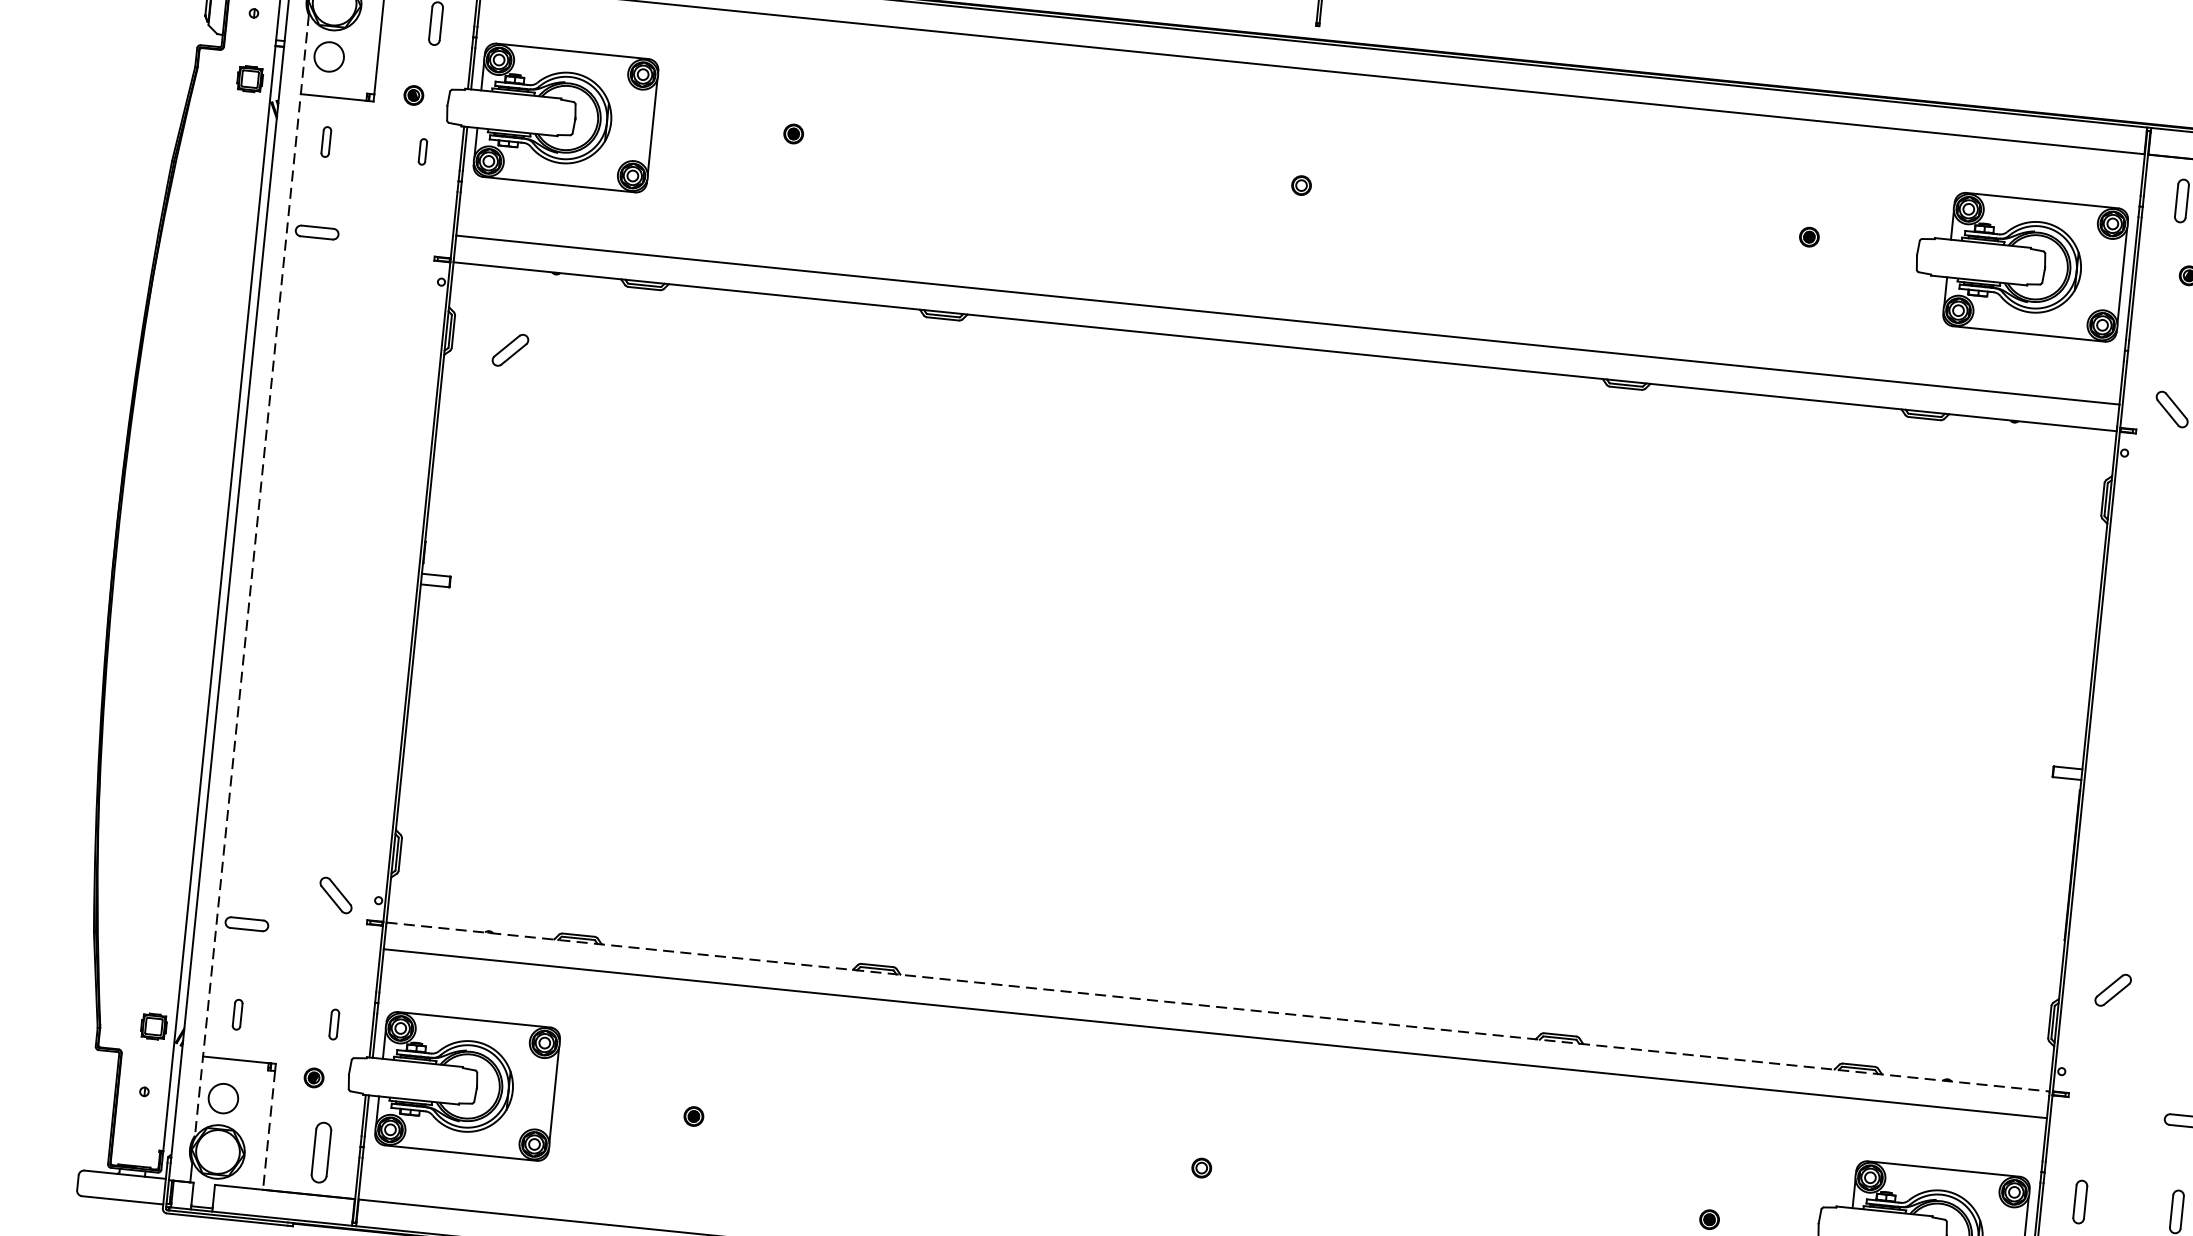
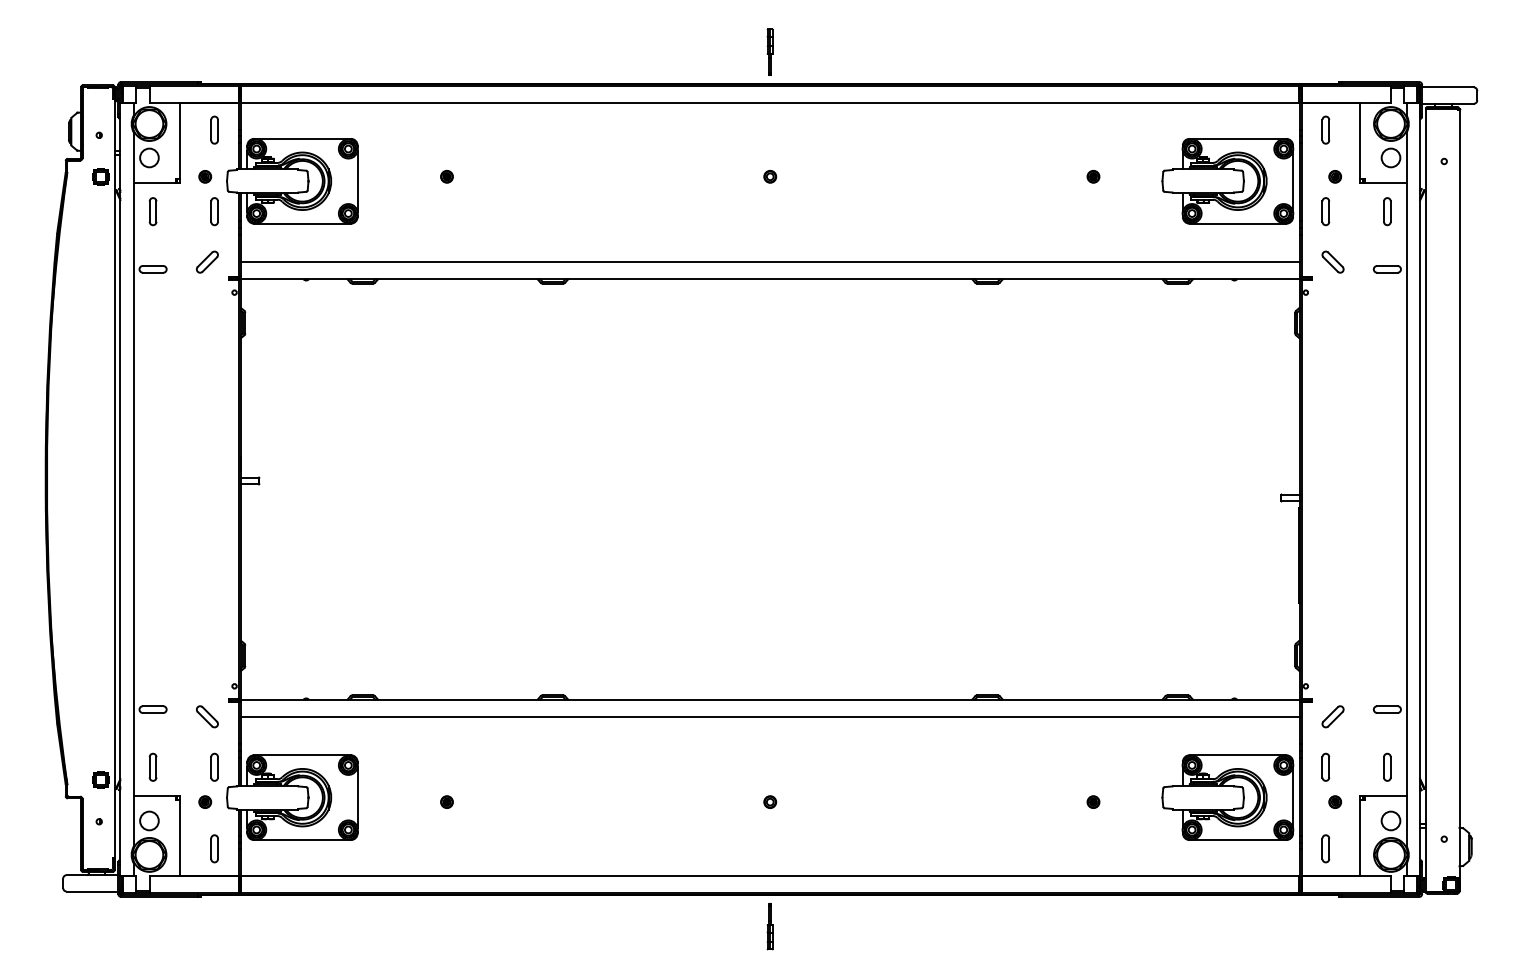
part: (325, 141) -> (152, 211), size x1.43
part: (422, 151) -> (214, 211), size x1.67
part: (2168, 328) -> (1325, 211), added
part: (510, 349) -> (207, 261), moved
line: (251, 575) -> (133, 489), dashed -> solid
part: (336, 895) -> (207, 716), moved
part: (2112, 989) -> (1332, 716), moved
line: (1218, 1006) -> (770, 699), dashed -> solid
part: (236, 1013) -> (152, 766), size x1.43
part: (334, 1023) -> (214, 766), size x1.43
line: (269, 1131) -> (180, 838), dashed -> solid
part: (321, 1152) -> (214, 848), size x0.71

